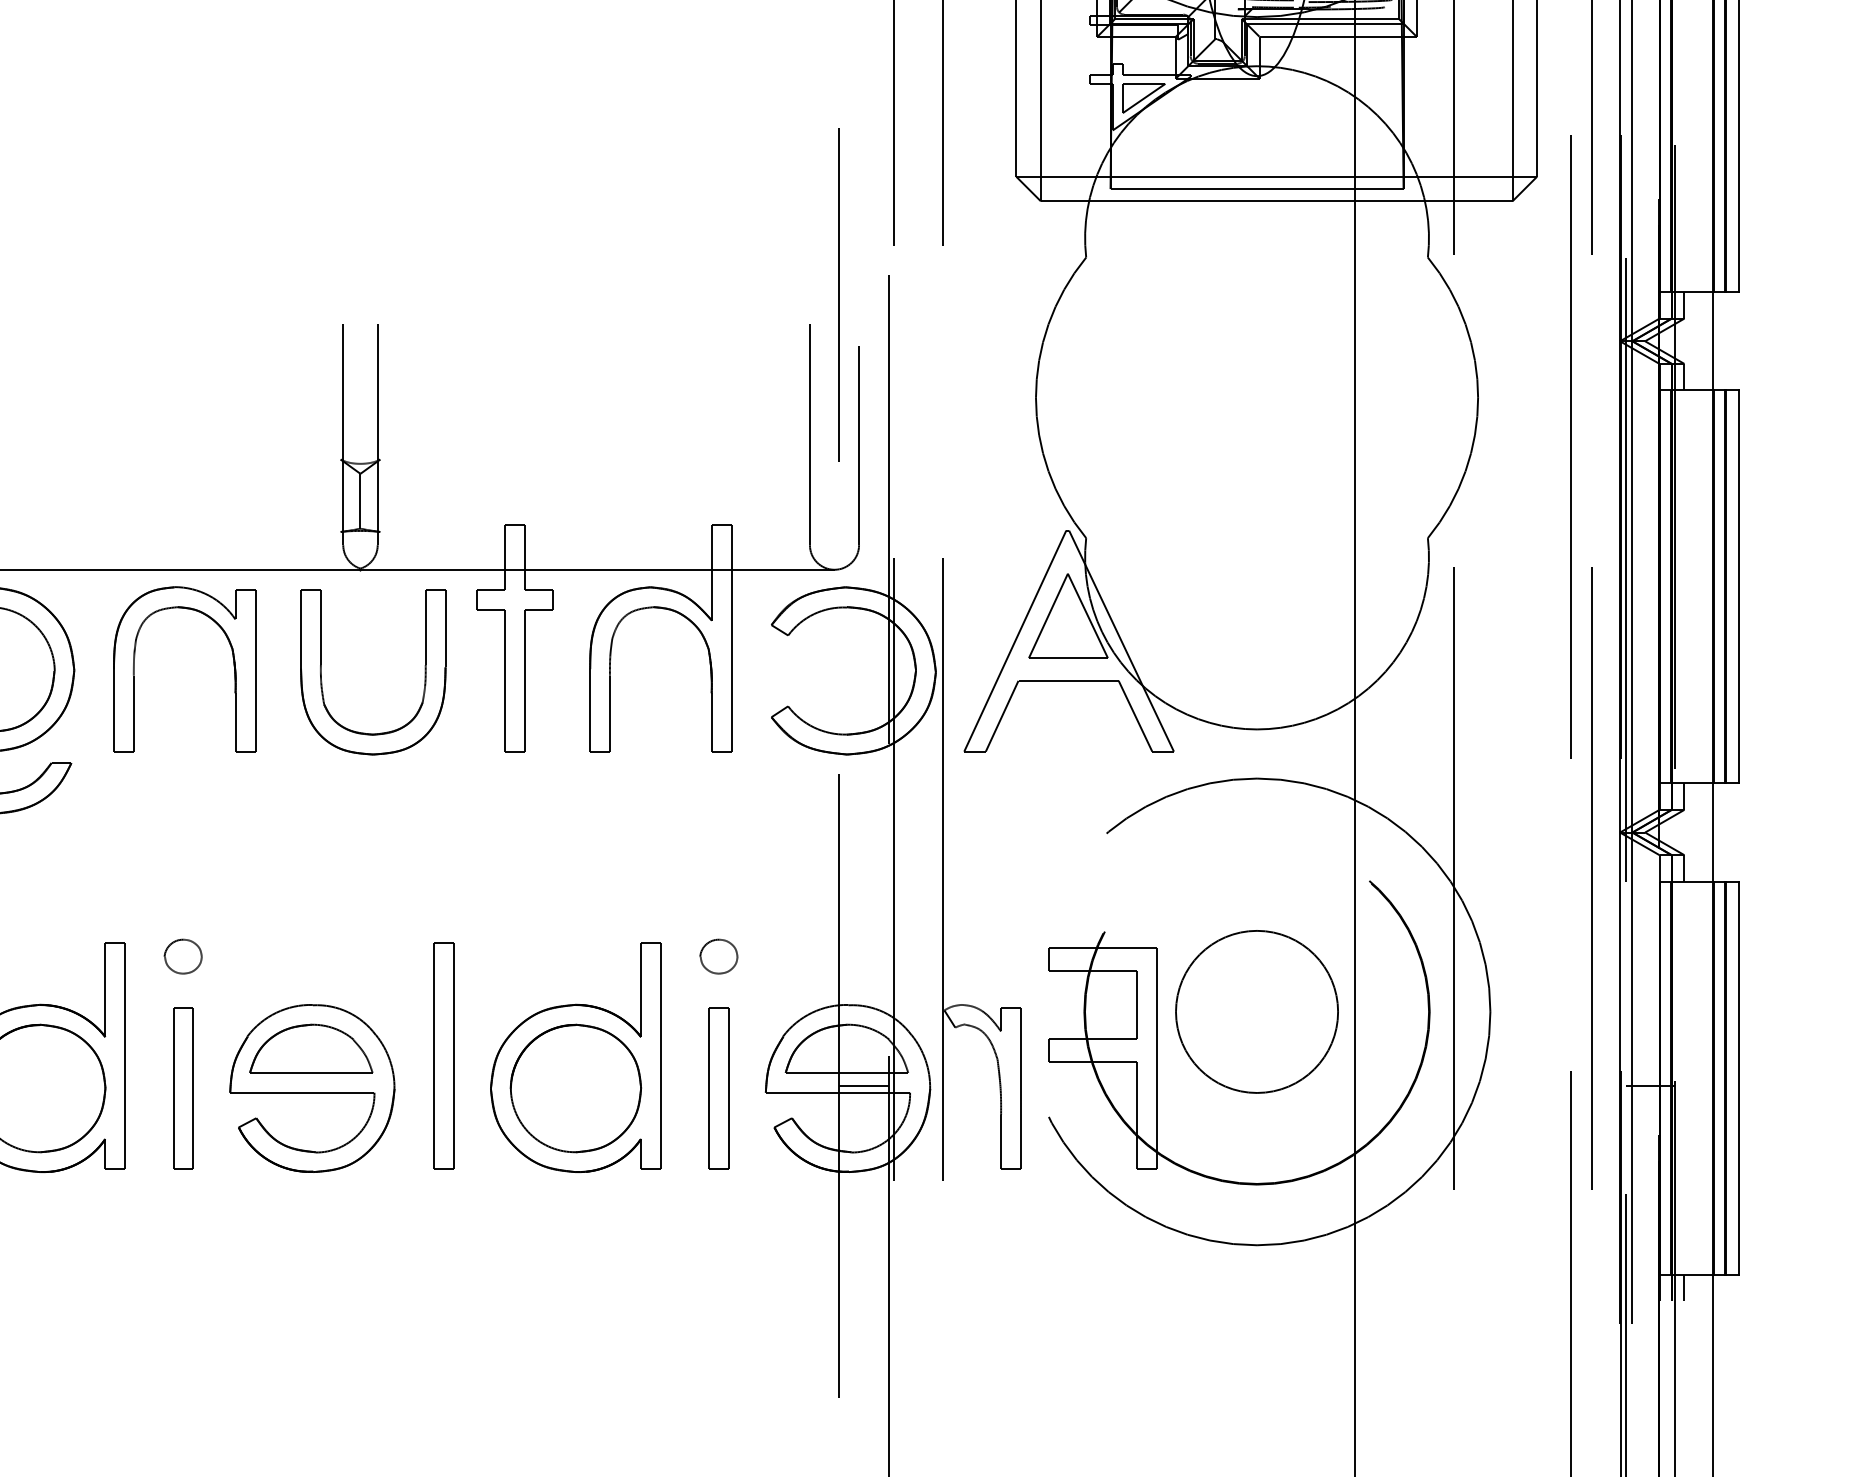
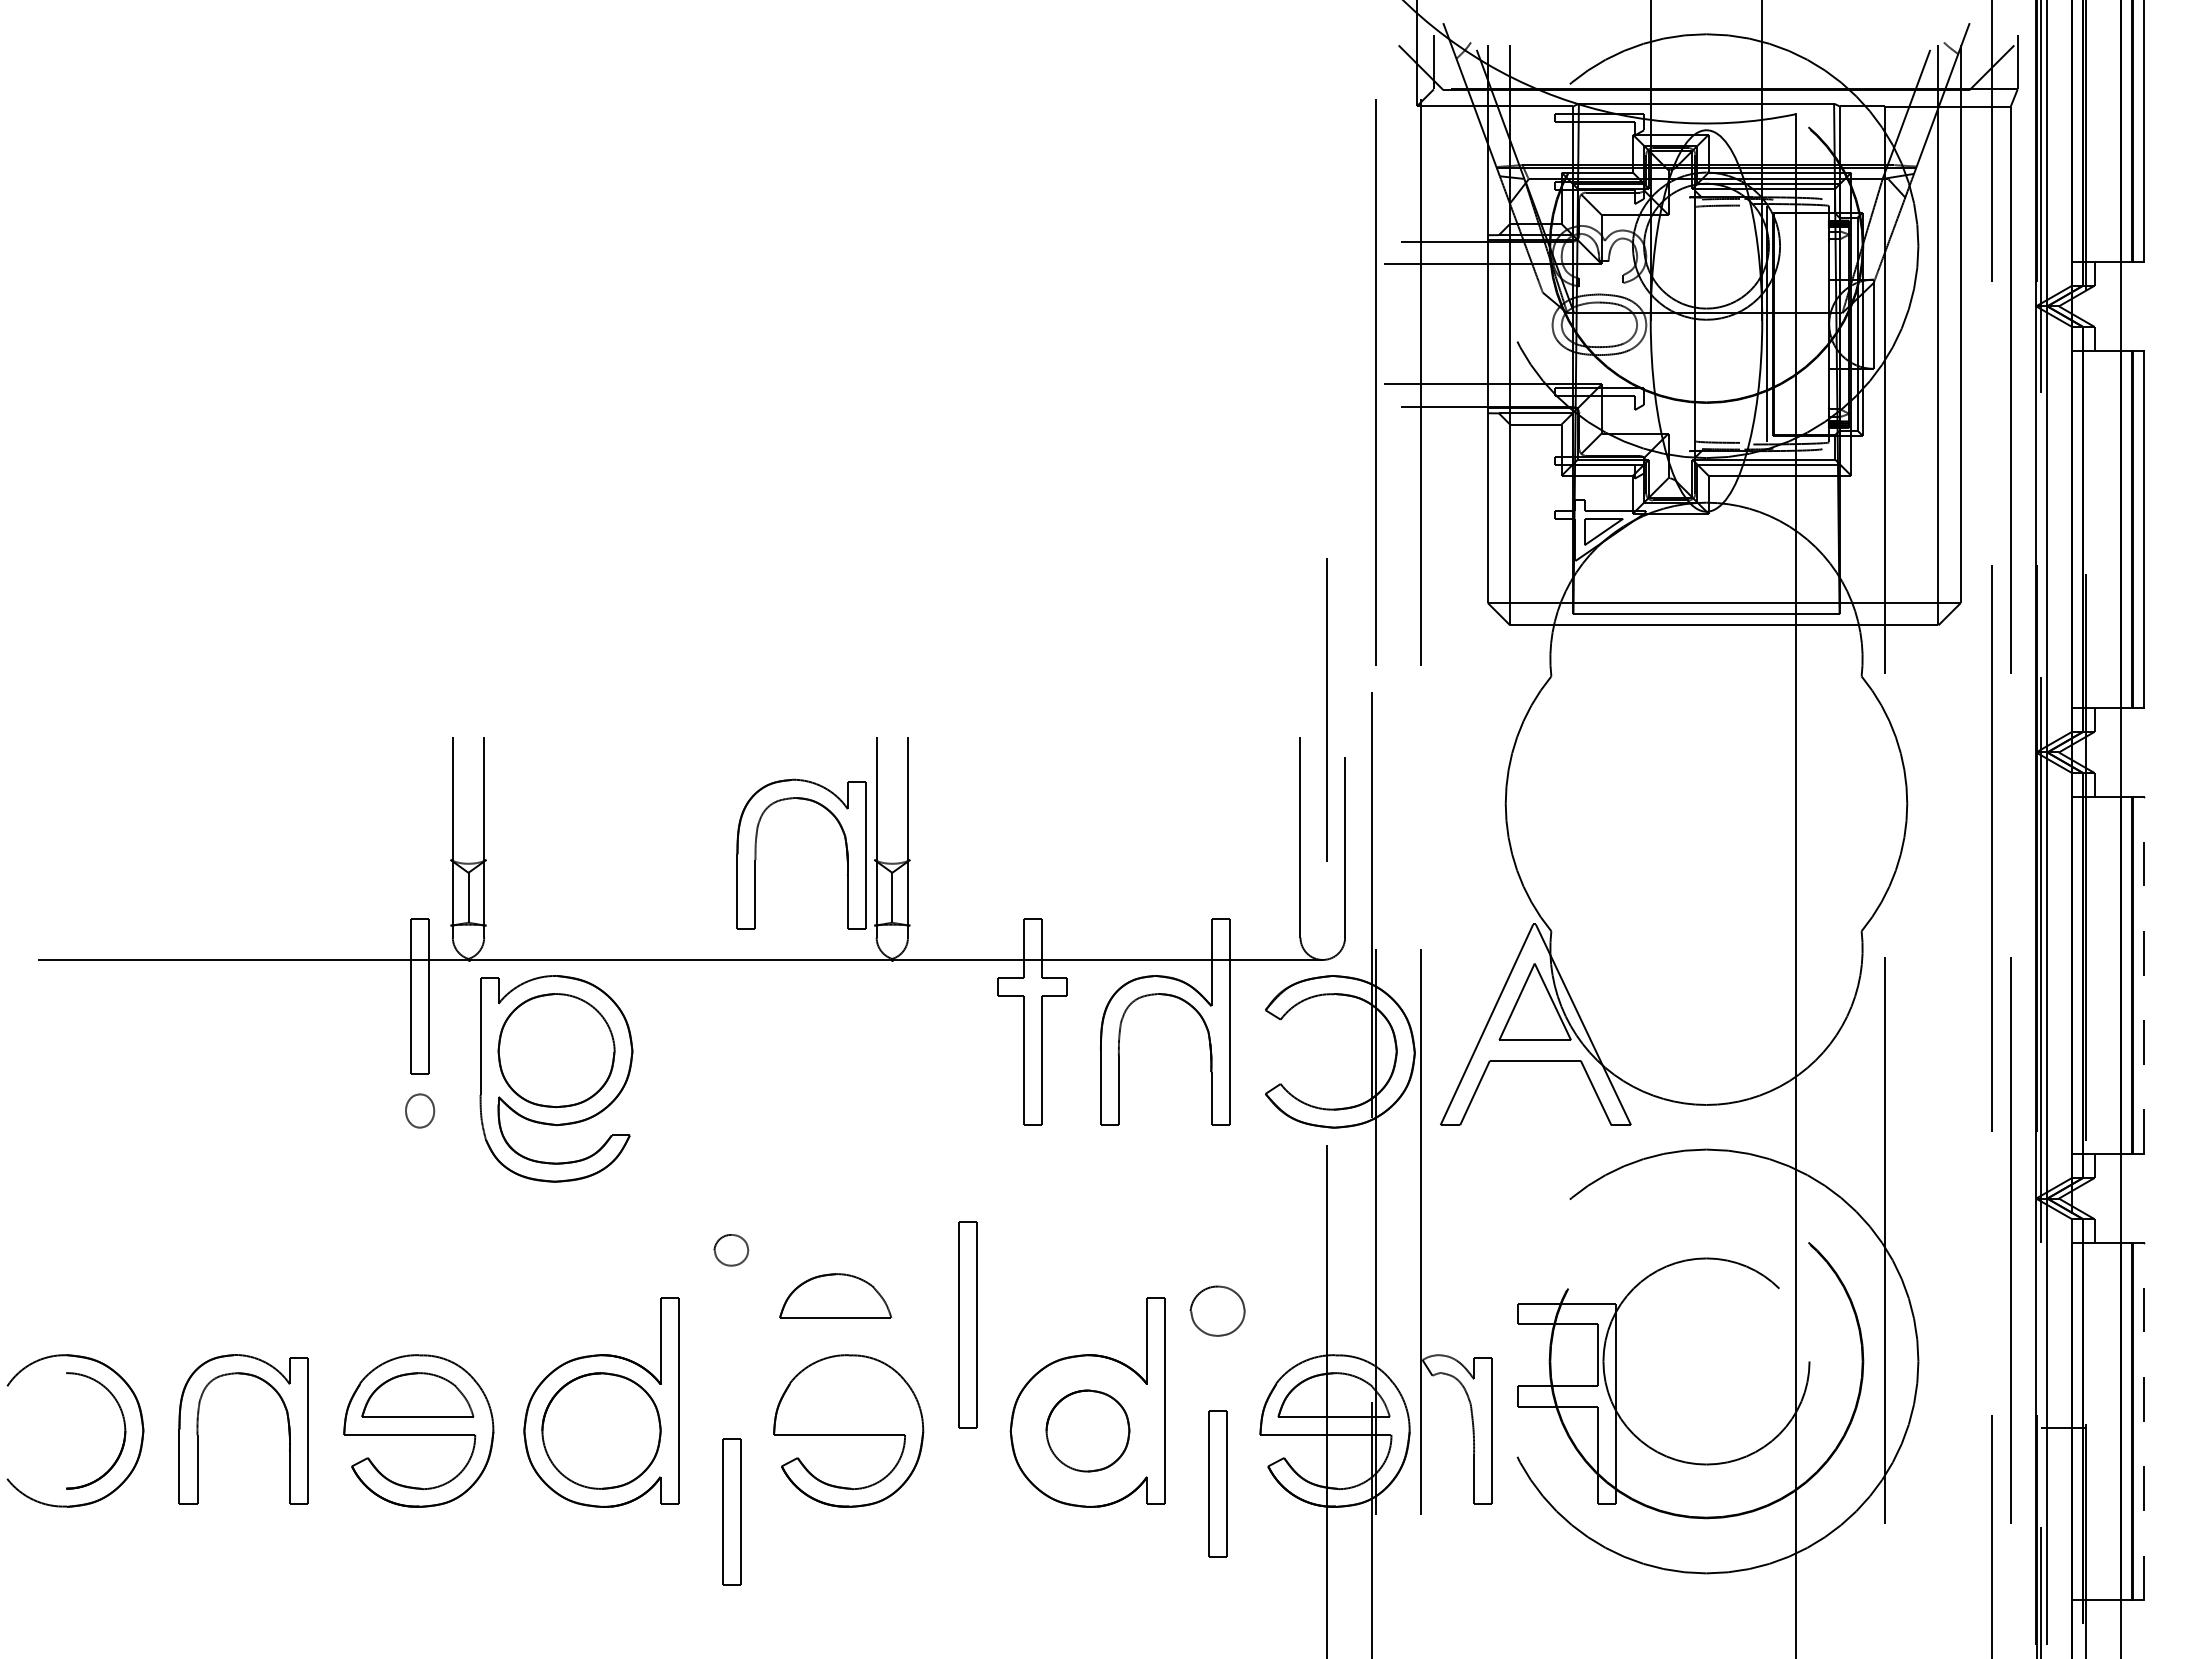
line: (1738, 586) -> (2143, 975), solid -> dashed
part: (232, 661) -> (845, 847), moved
part: (322, 671) -> (857, 1052), removed
part: (183, 956) -> (731, 1250), moved
part: (718, 956) -> (1217, 1311), size x1.6
circle: (1257, 1011) -> (1706, 1361), size x1.4
part: (311, 1048) -> (835, 1295), moved
part: (443, 1054) -> (967, 1324), moved
line: (1738, 1078) -> (2143, 1421), solid -> dashed
line: (863, 1085) -> (1349, 1428), removed
part: (183, 1087) -> (731, 1511), moved
part: (575, 1087) -> (1087, 1430), size x0.7
part: (718, 1087) -> (1217, 1483), moved
line: (1684, 1288) -> (2094, 1612), removed

